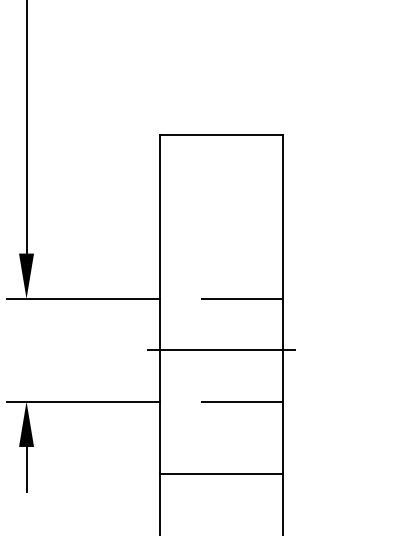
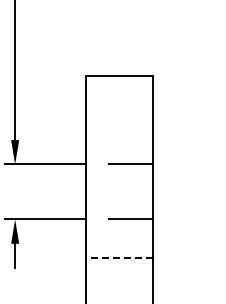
line: (221, 349) -> (119, 191), removed
line: (219, 474) -> (118, 258), solid -> dashed

